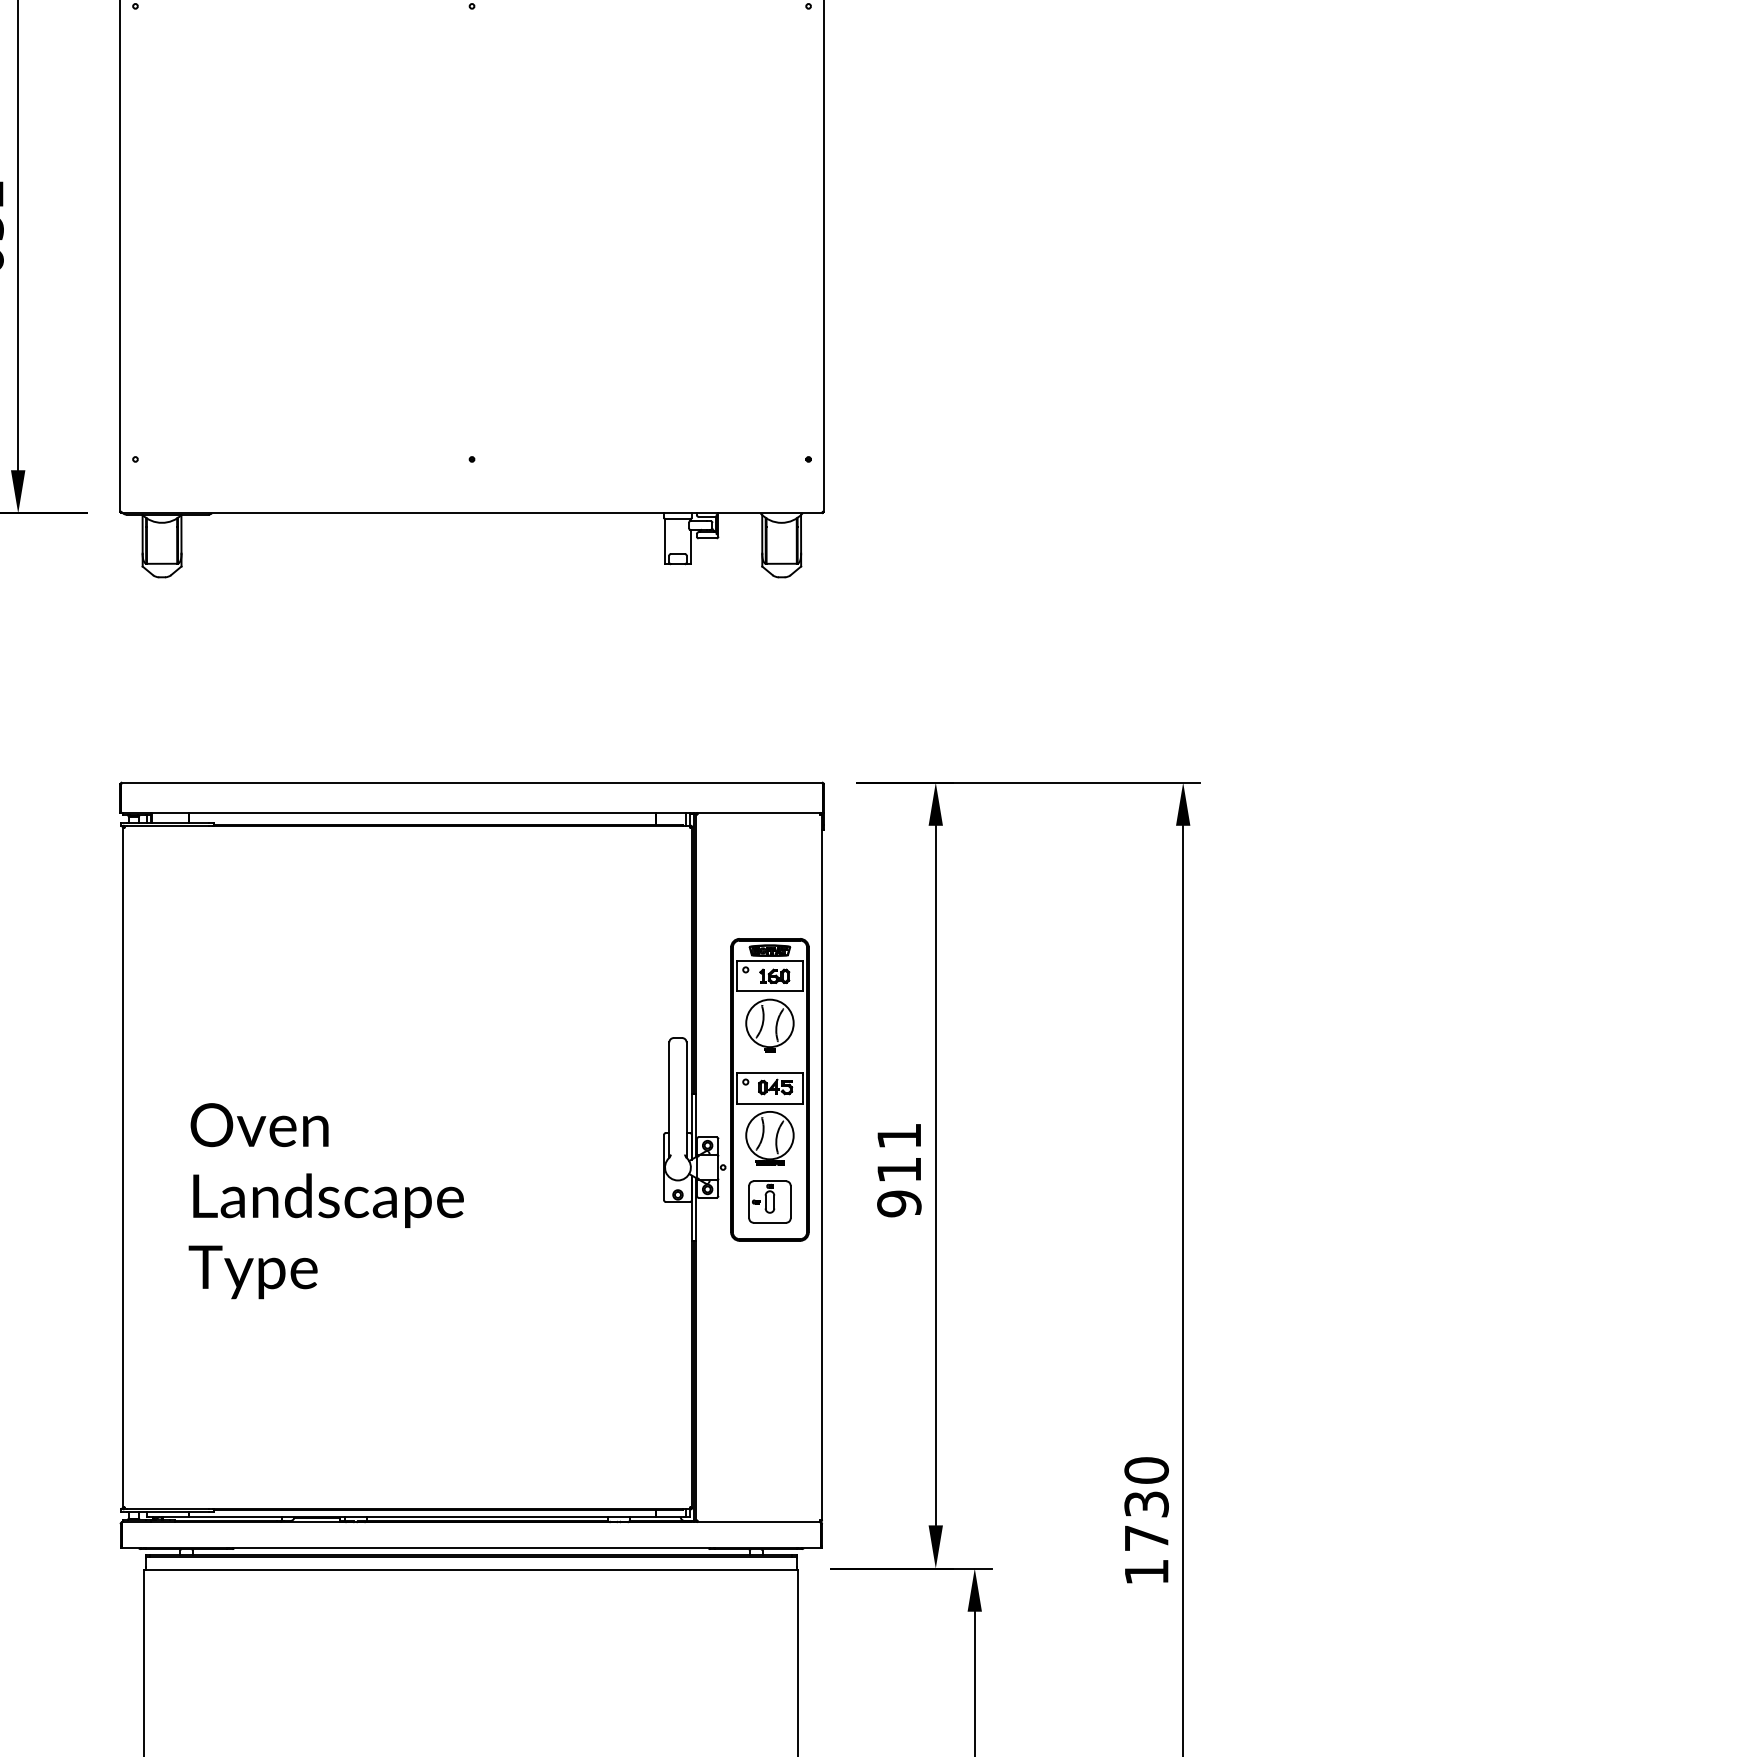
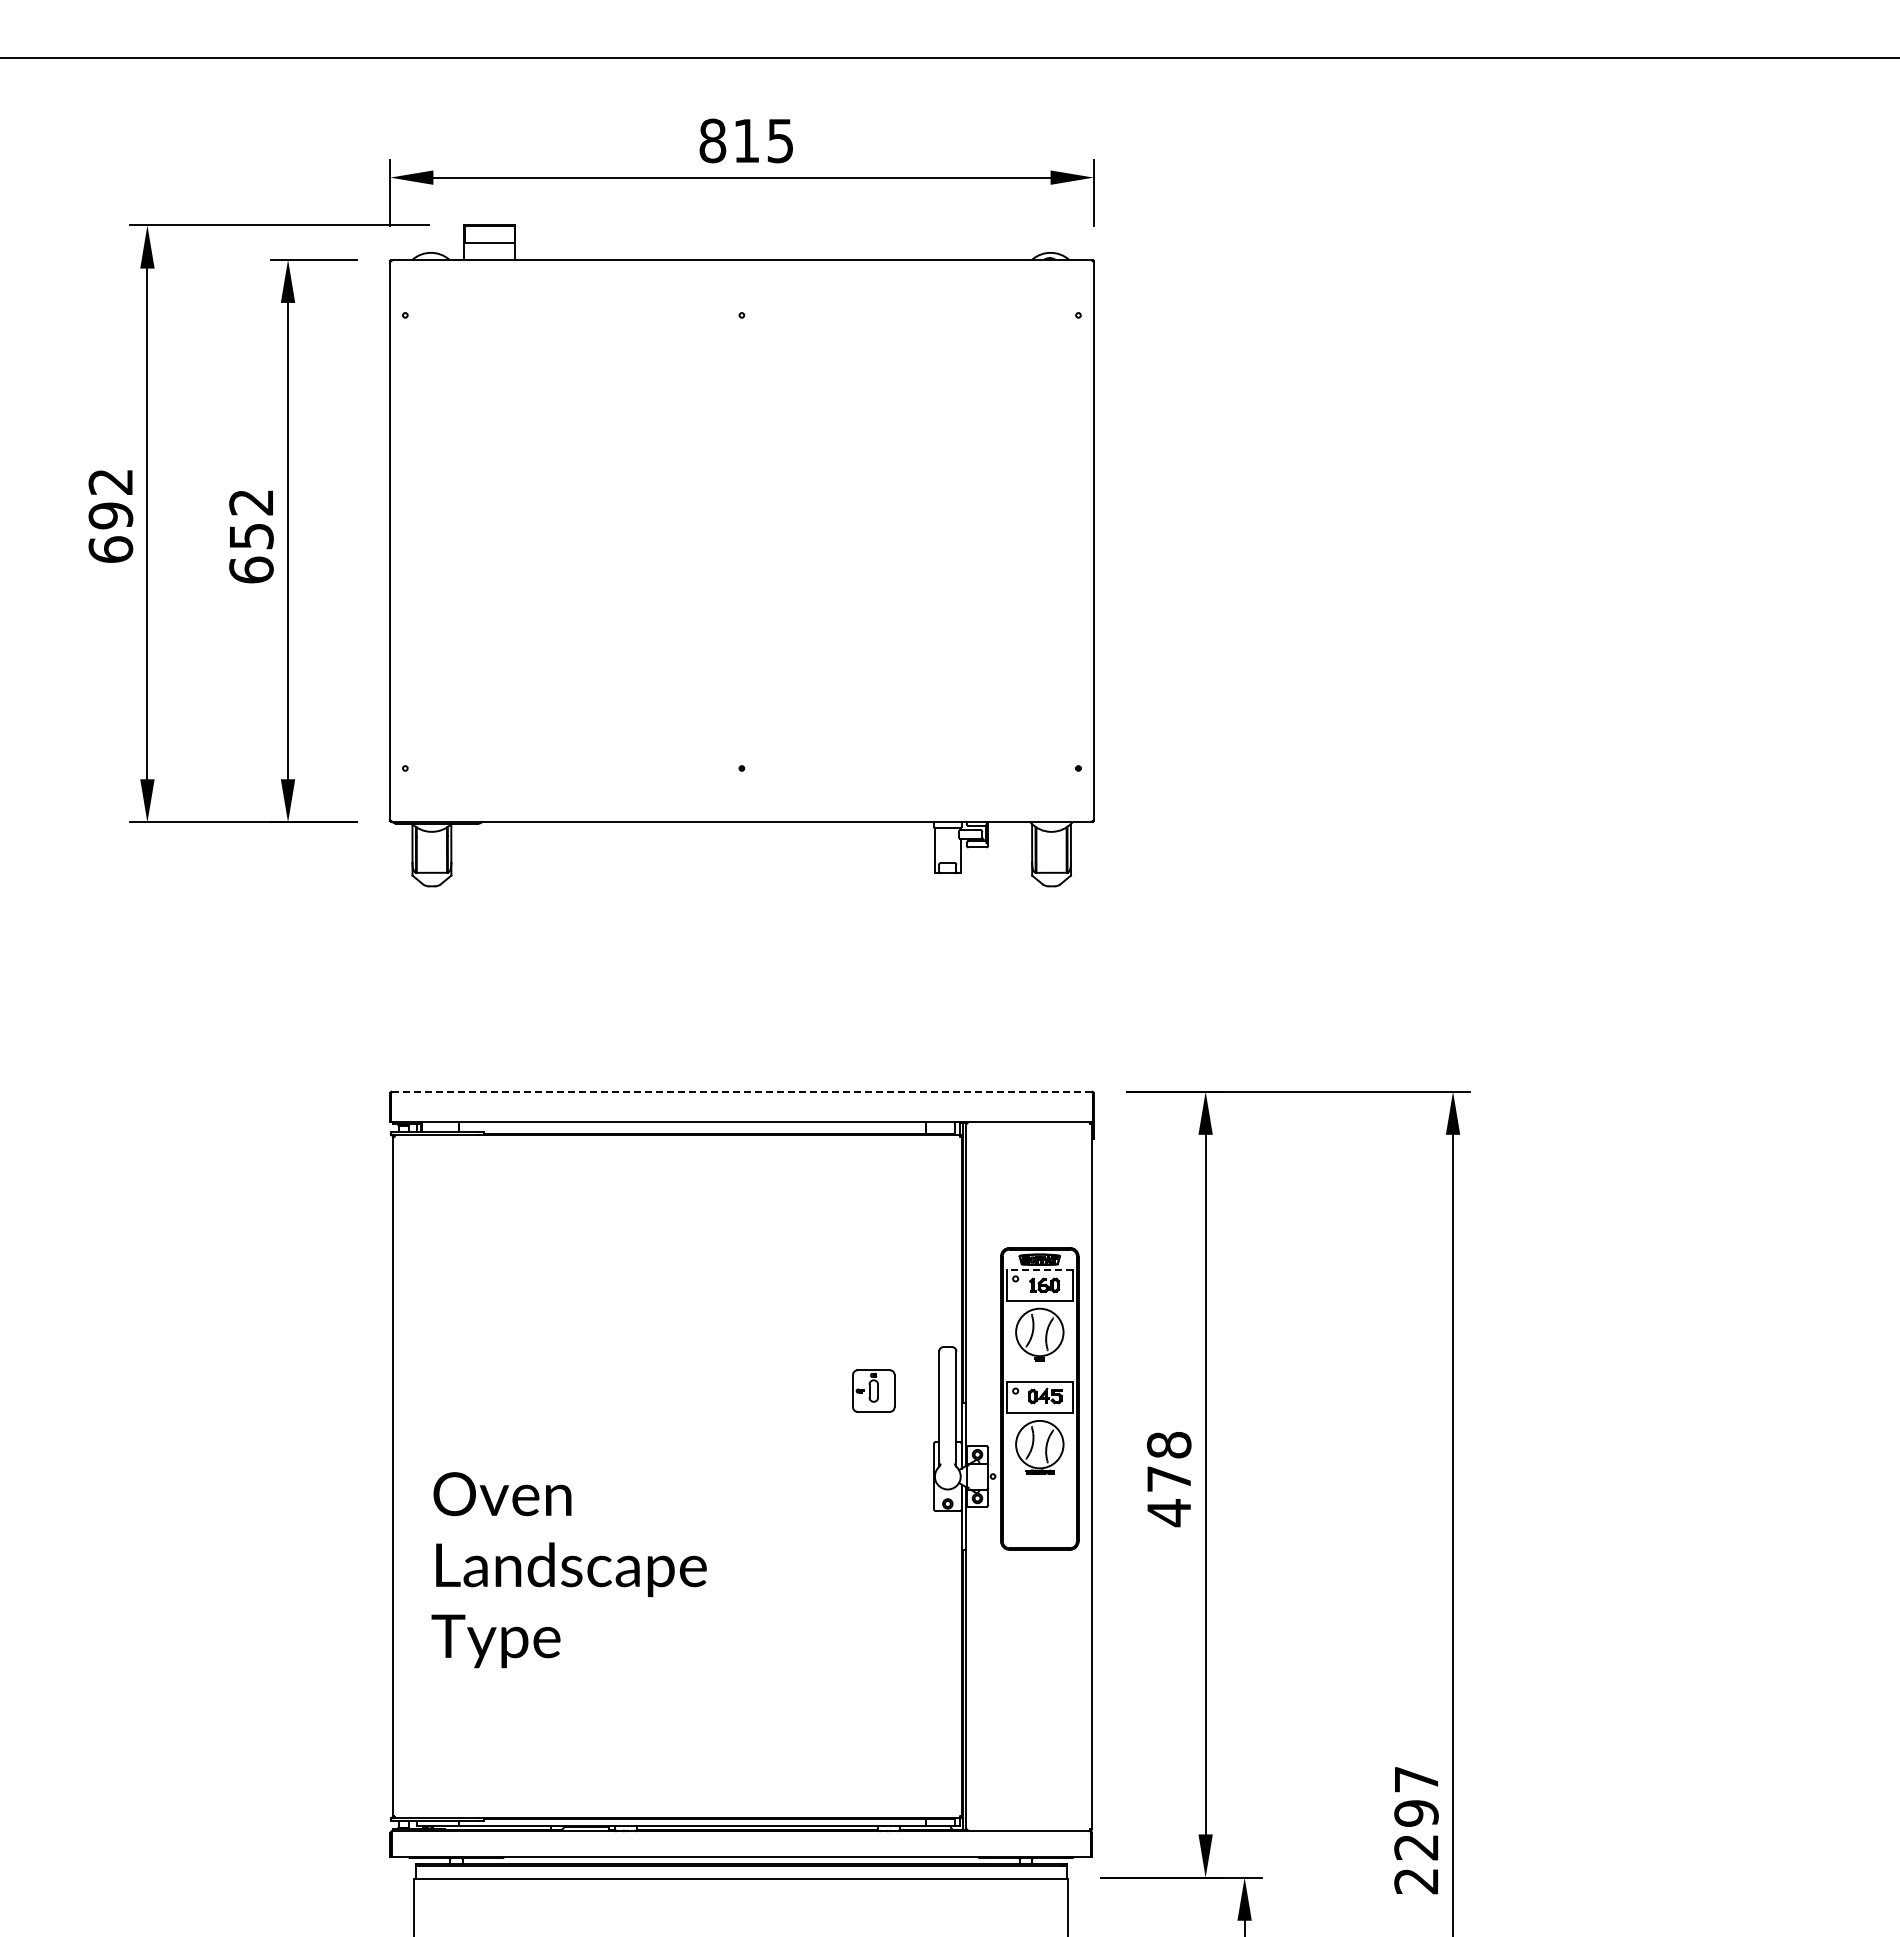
line: (472, 782) -> (742, 1091), solid -> dashed
line: (769, 961) -> (1039, 1270), solid -> dashed
text: (898, 1170) -> (1168, 1479), 911 -> 478
text: (325, 1201) -> (568, 1570), moved
part: (769, 1201) -> (873, 1390), moved
text: (1146, 1521) -> (1416, 1830), 1730 -> 2297

